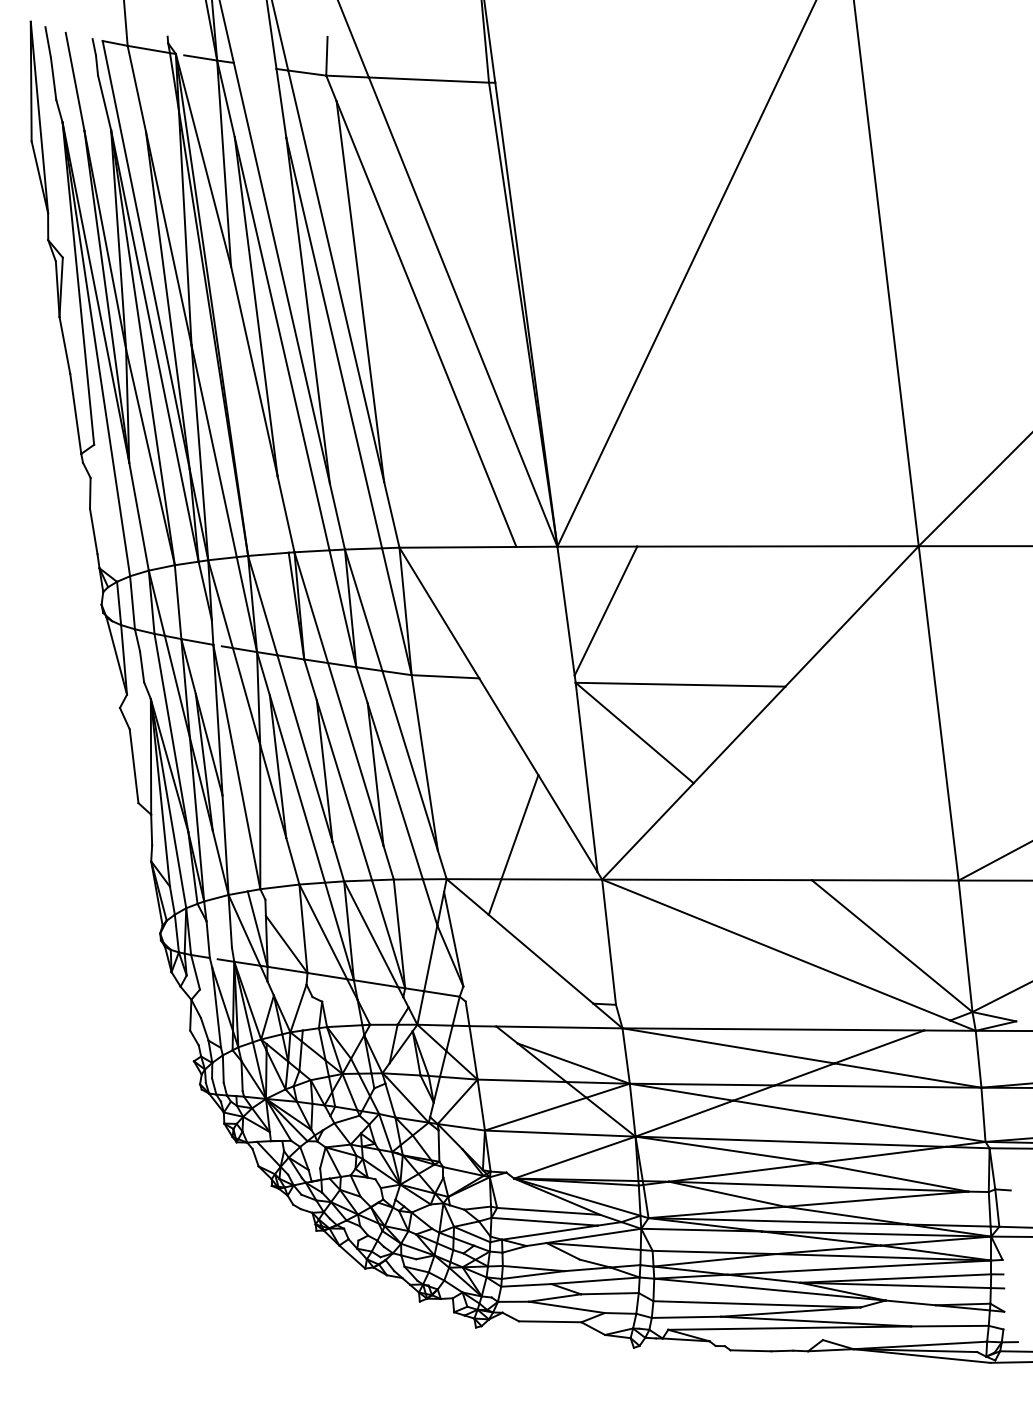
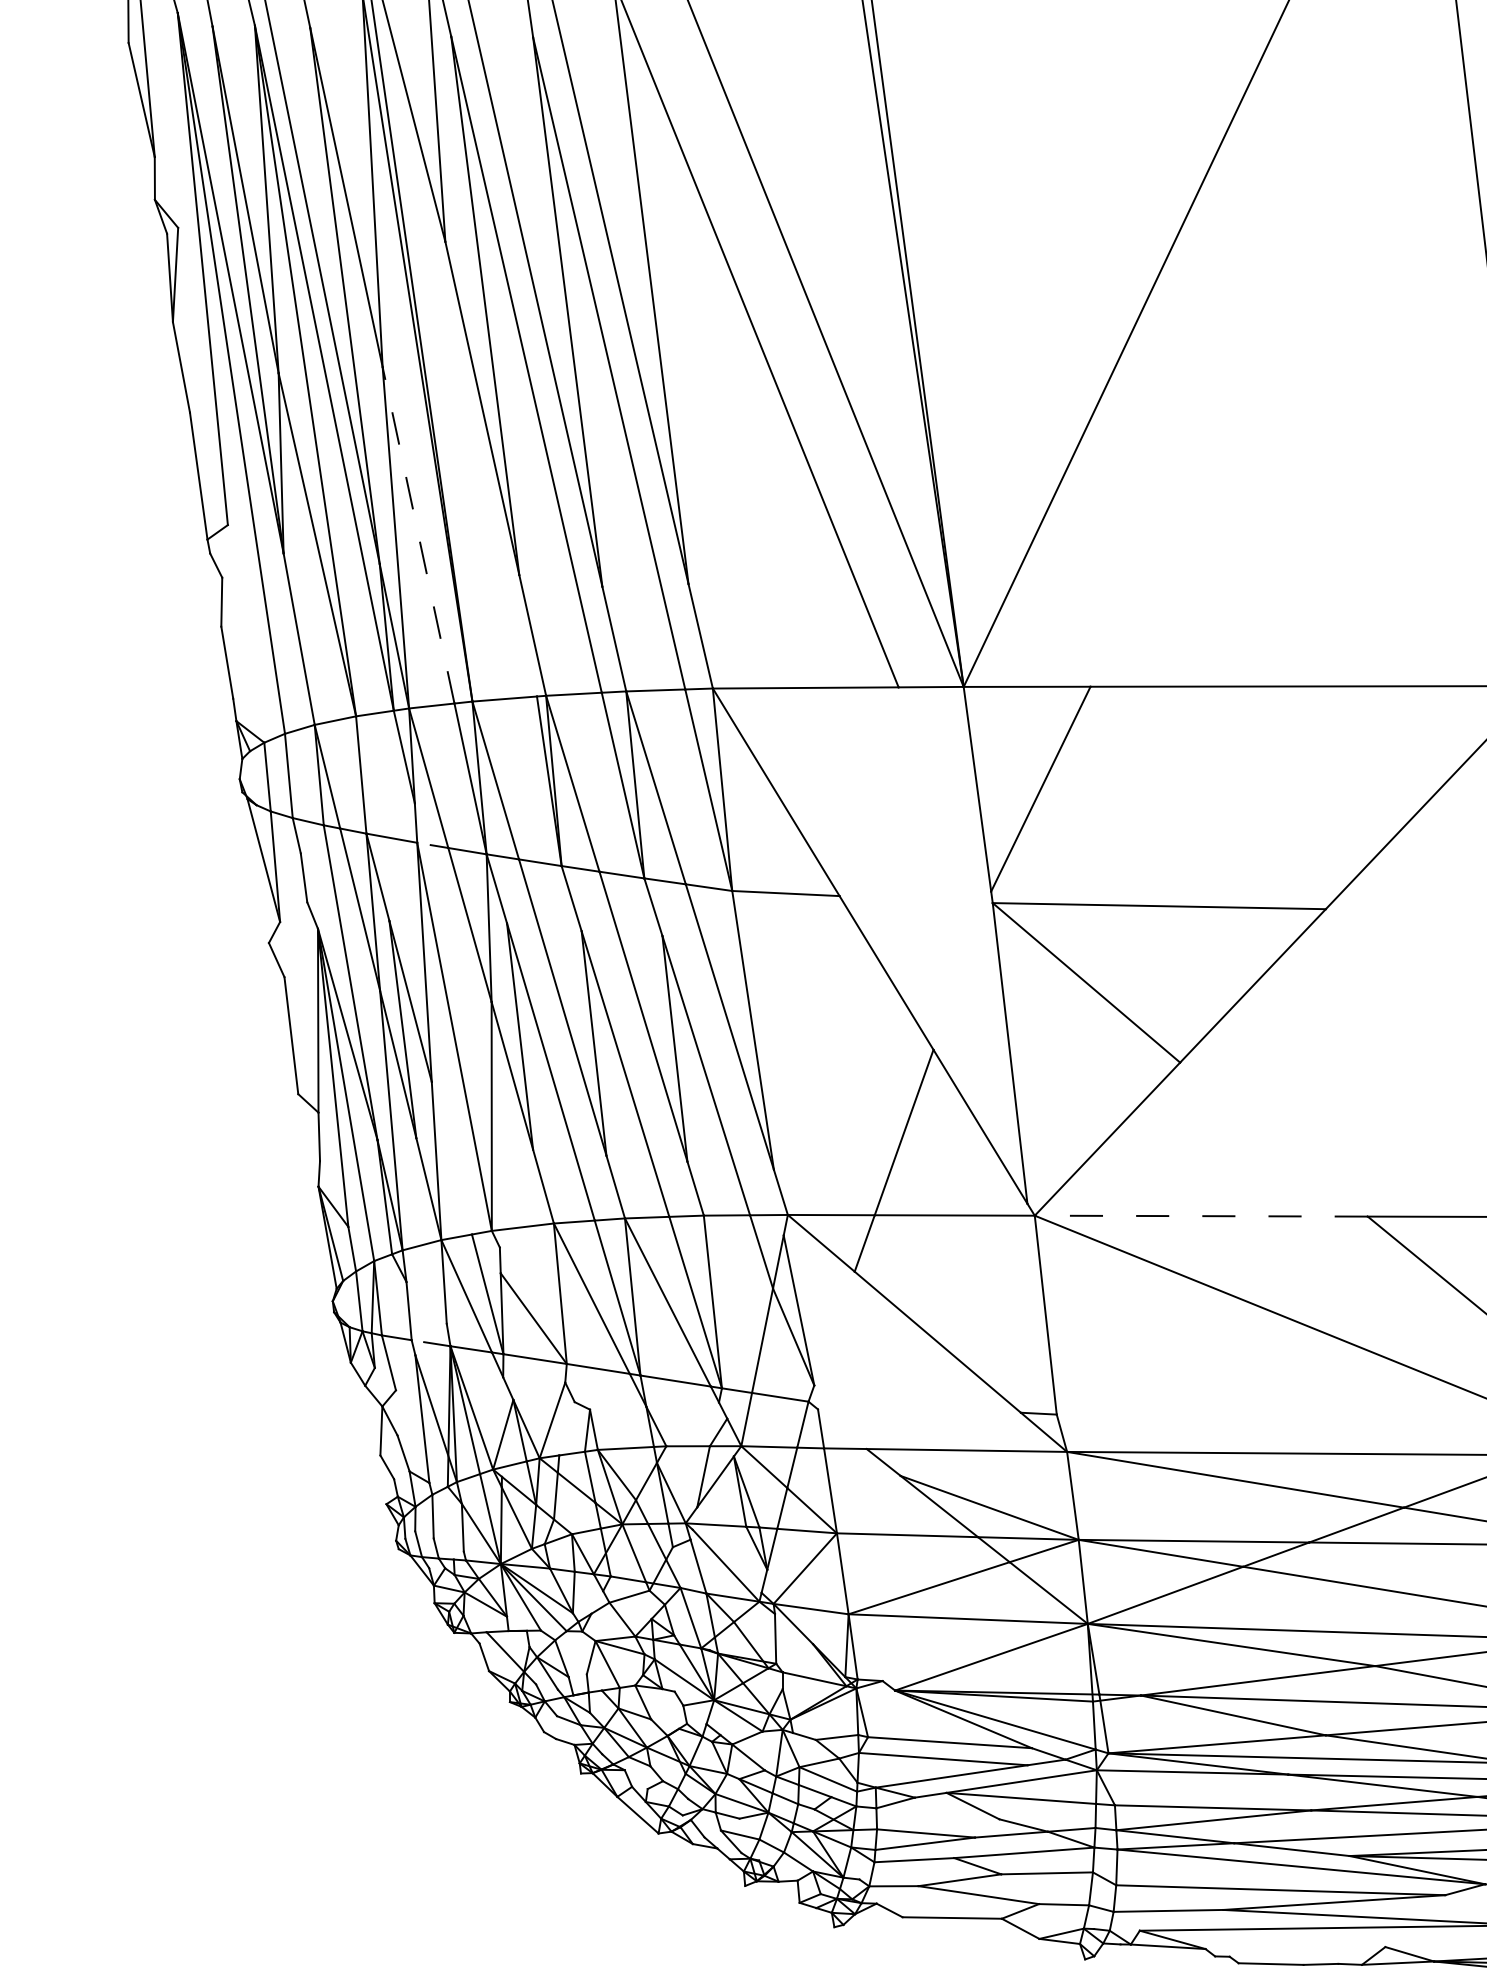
line: (214, 450) -> (419, 534), solid -> dashed
line: (706, 879) -> (1200, 1215), solid -> dashed

